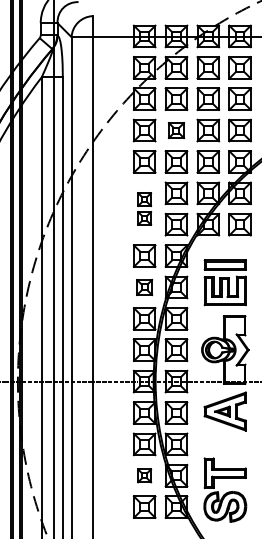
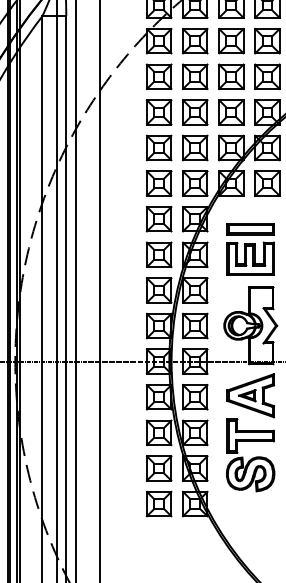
part: (176, 130) -> (195, 76), size x1.43
part: (144, 208) -> (158, 165), size x1.67
part: (144, 287) -> (158, 254), size x1.43
part: (144, 475) -> (158, 468), size x1.67
part: (225, 489) -> (250, 454), moved

